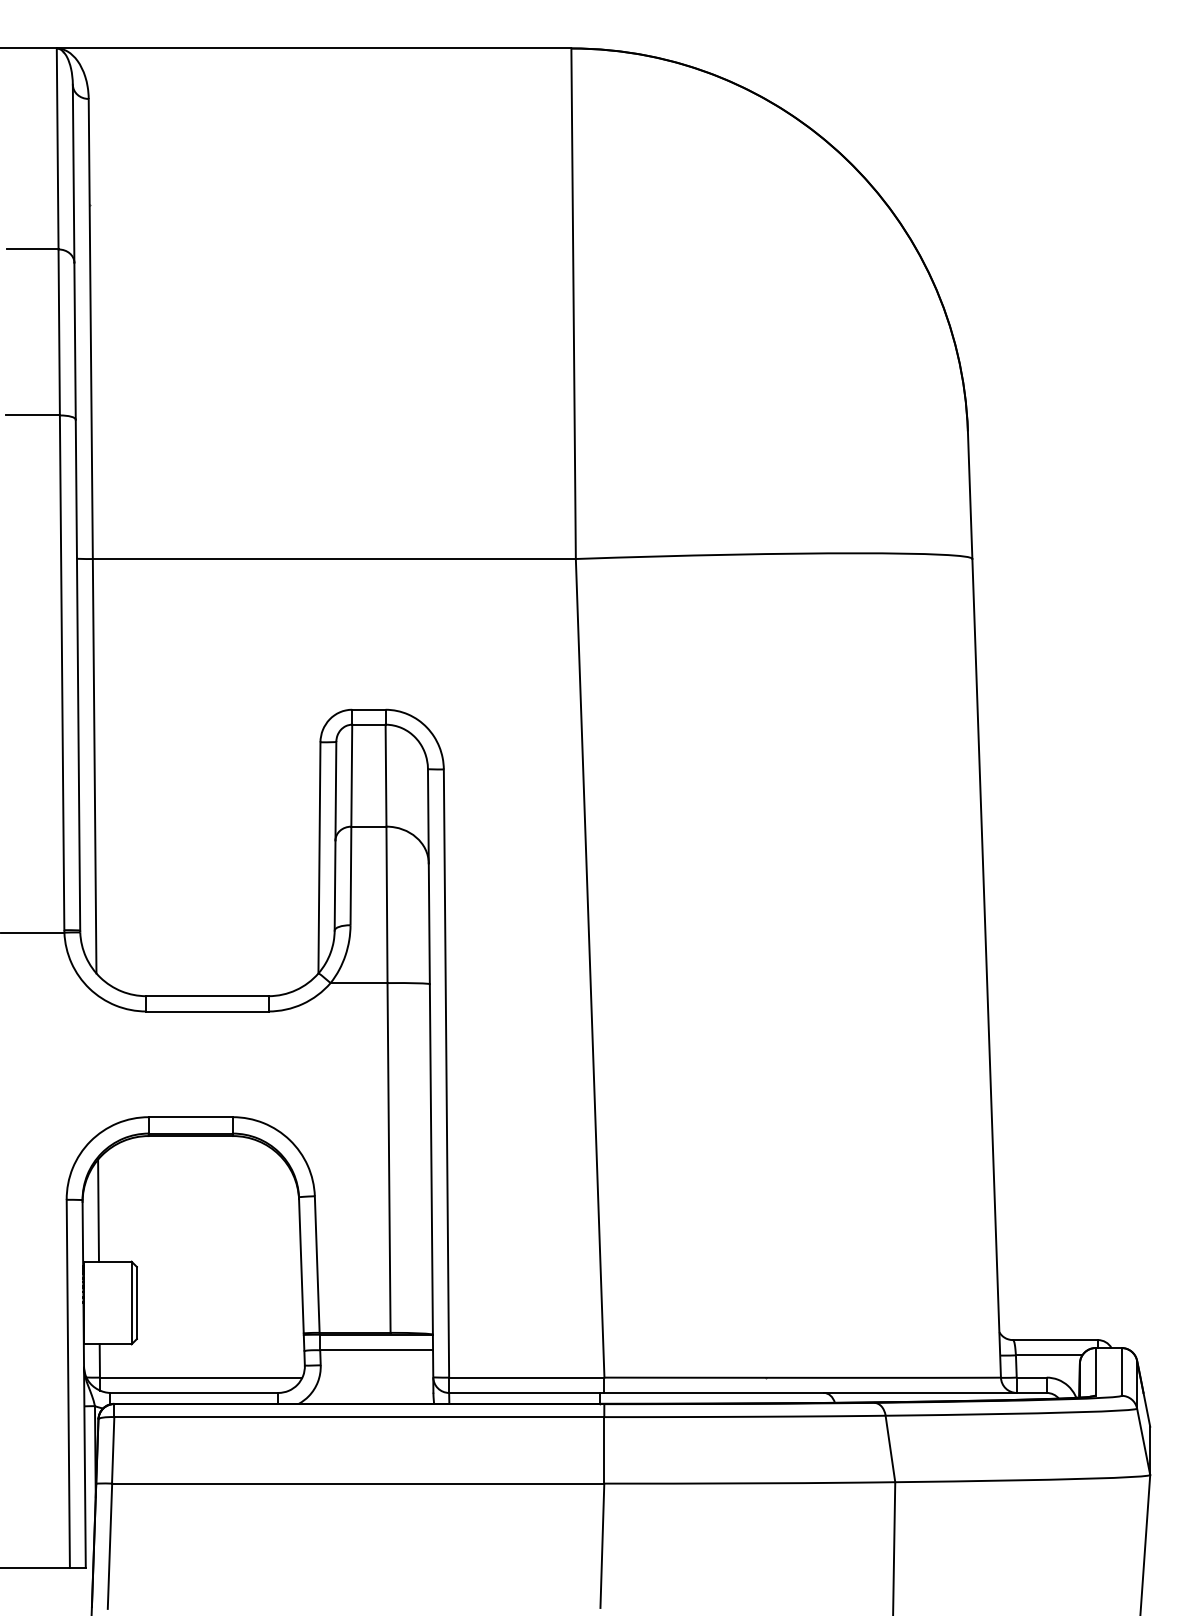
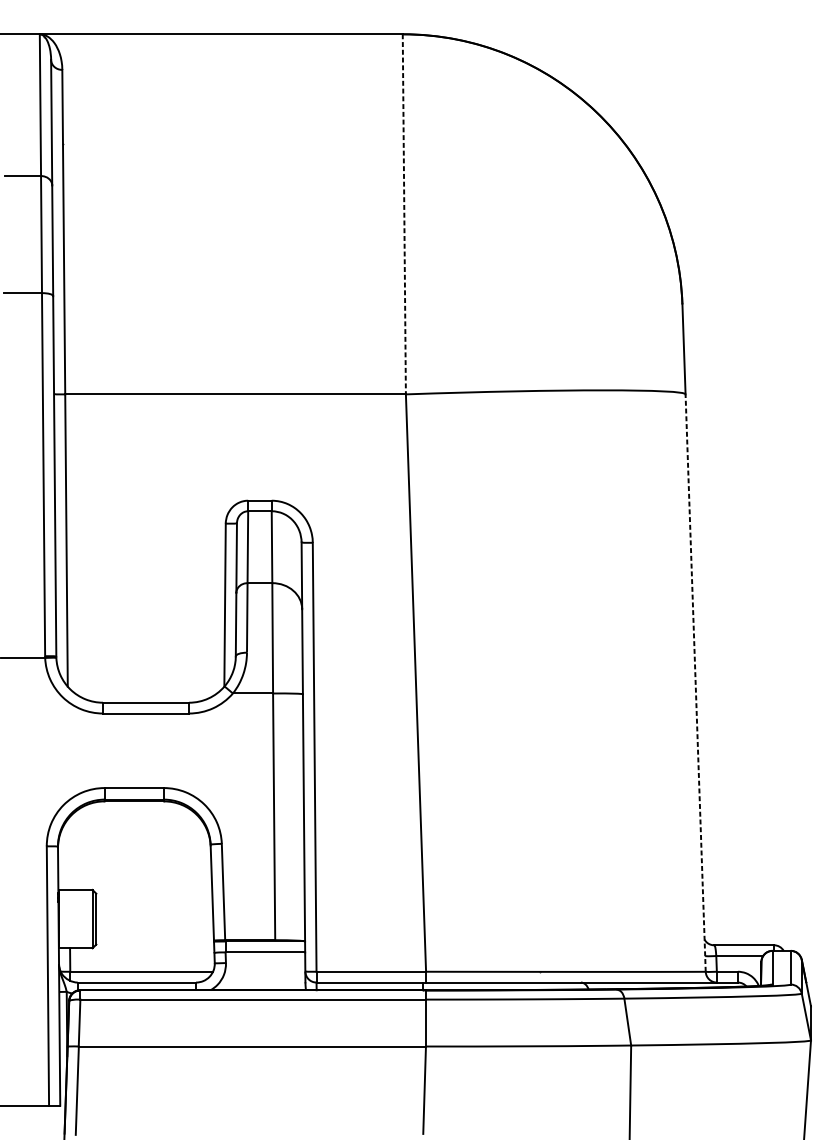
line: (573, 304) -> (404, 214), solid -> dashed
line: (986, 968) -> (695, 683), solid -> dashed
line: (98, 1210) -> (69, 853), removed

